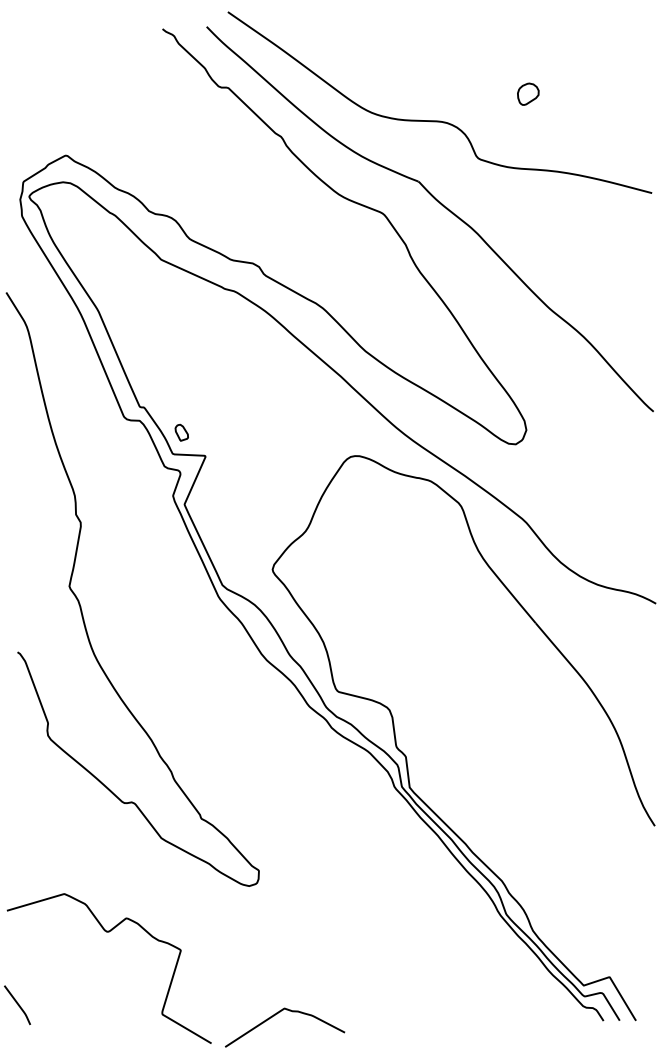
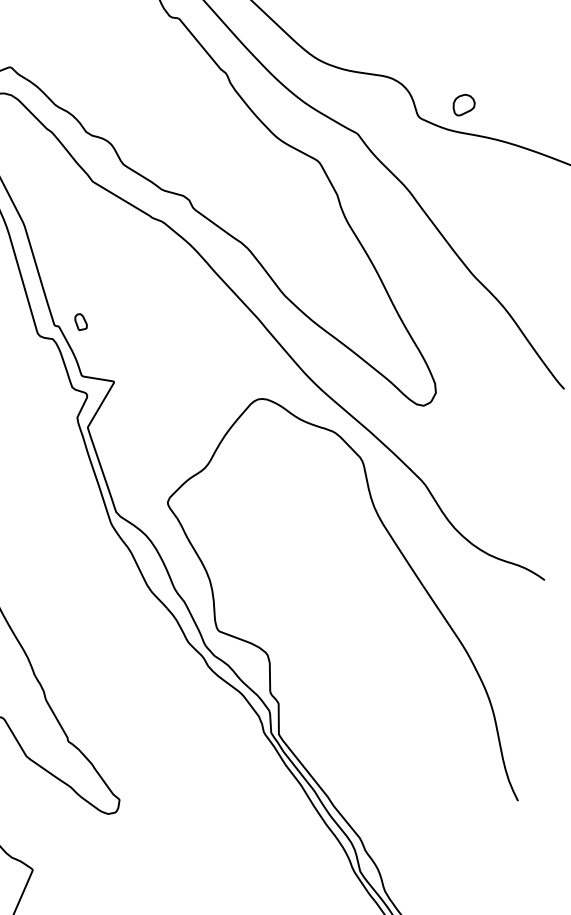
part: (528, 93) -> (464, 104), moved
part: (181, 432) -> (80, 321), moved

